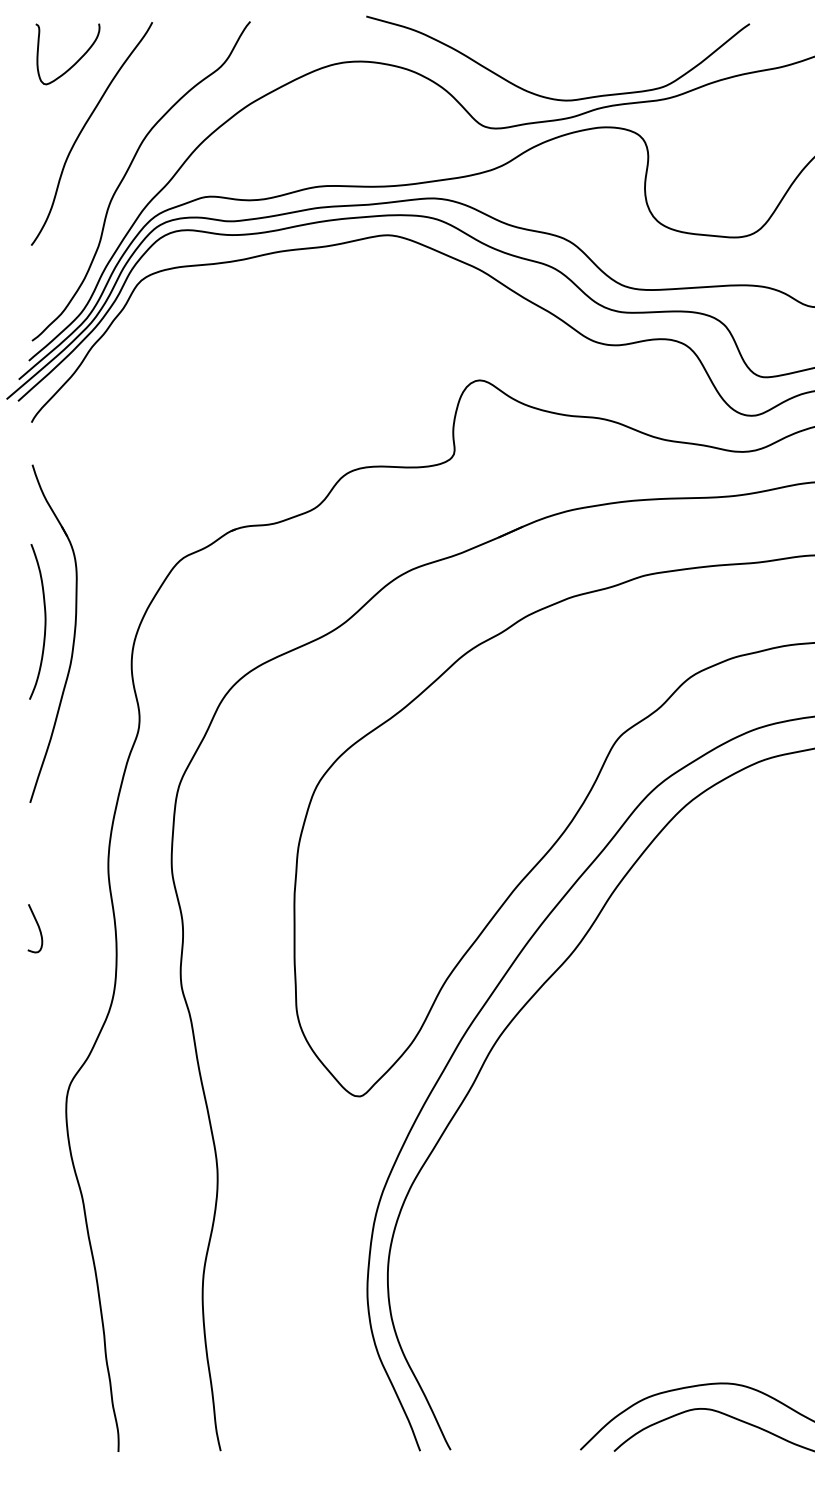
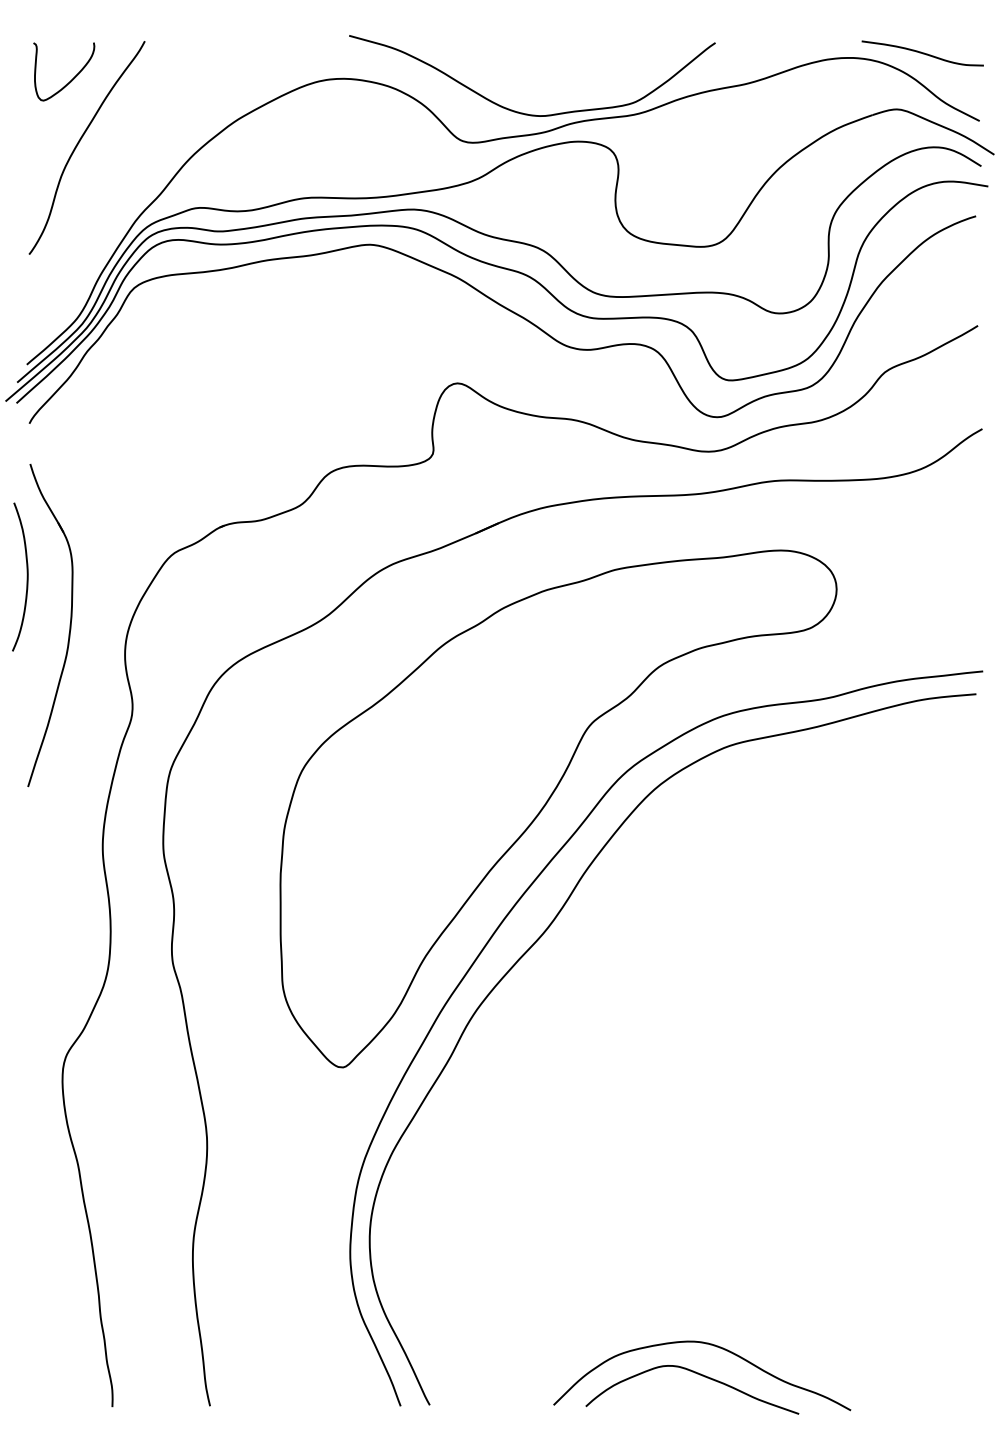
curve: (126, 174) -> (120, 186), removed
curve: (44, 621) -> (26, 576), moved
curve: (37, 927) -> (35, 906), removed

